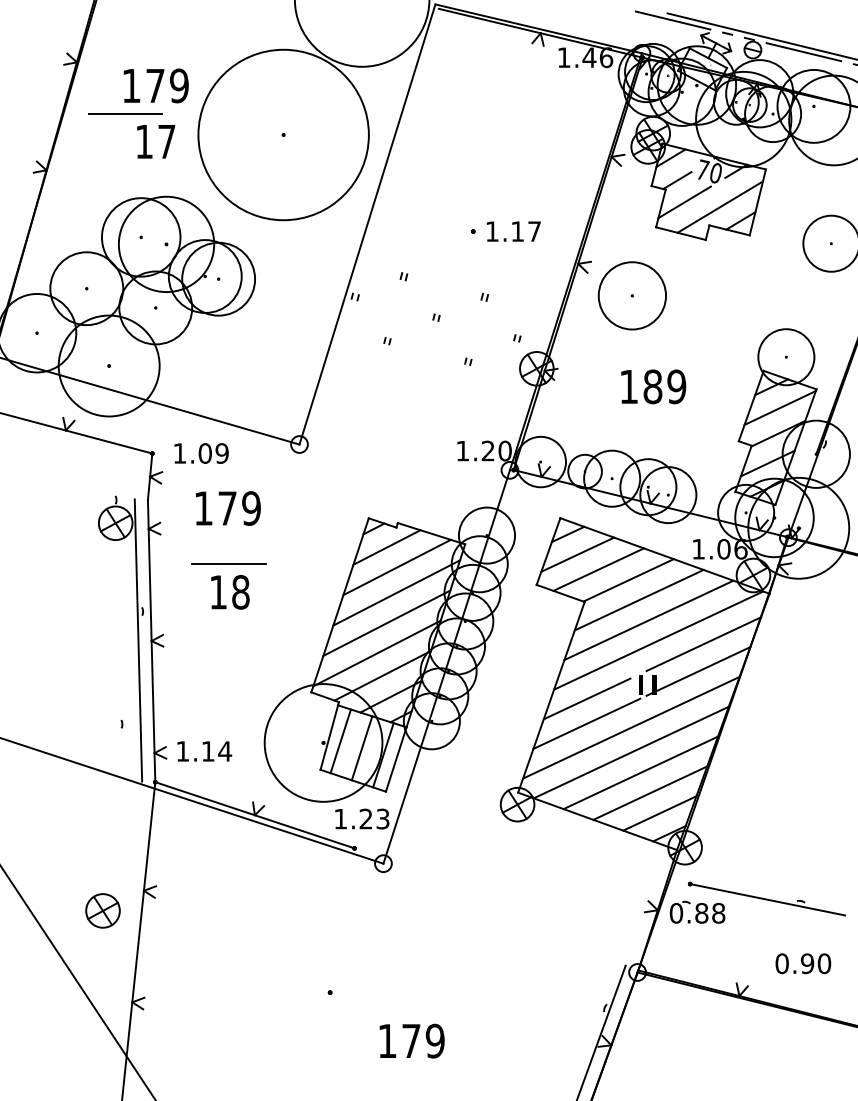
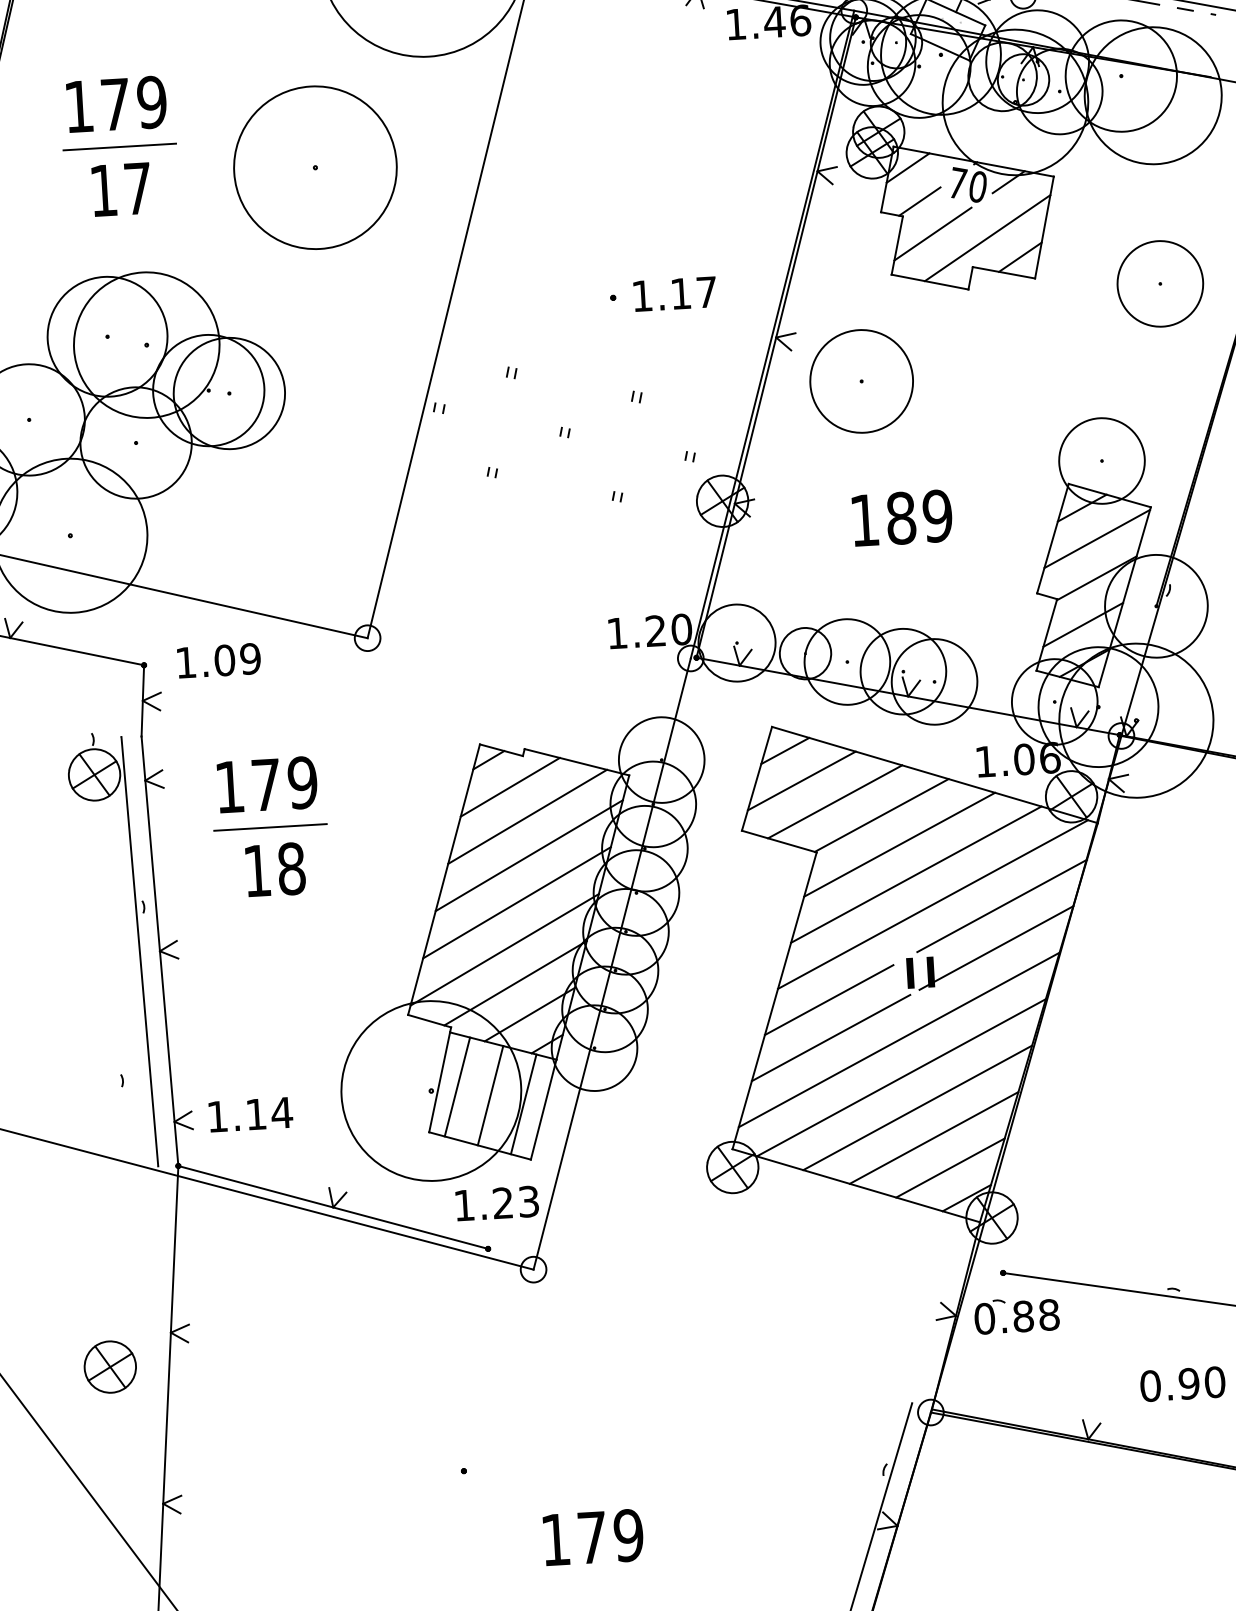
line: (125, 113) -> (119, 146), moved
circle: (283, 134) -> (315, 166), size x0.62
text: (228, 508) -> (267, 784), moved

